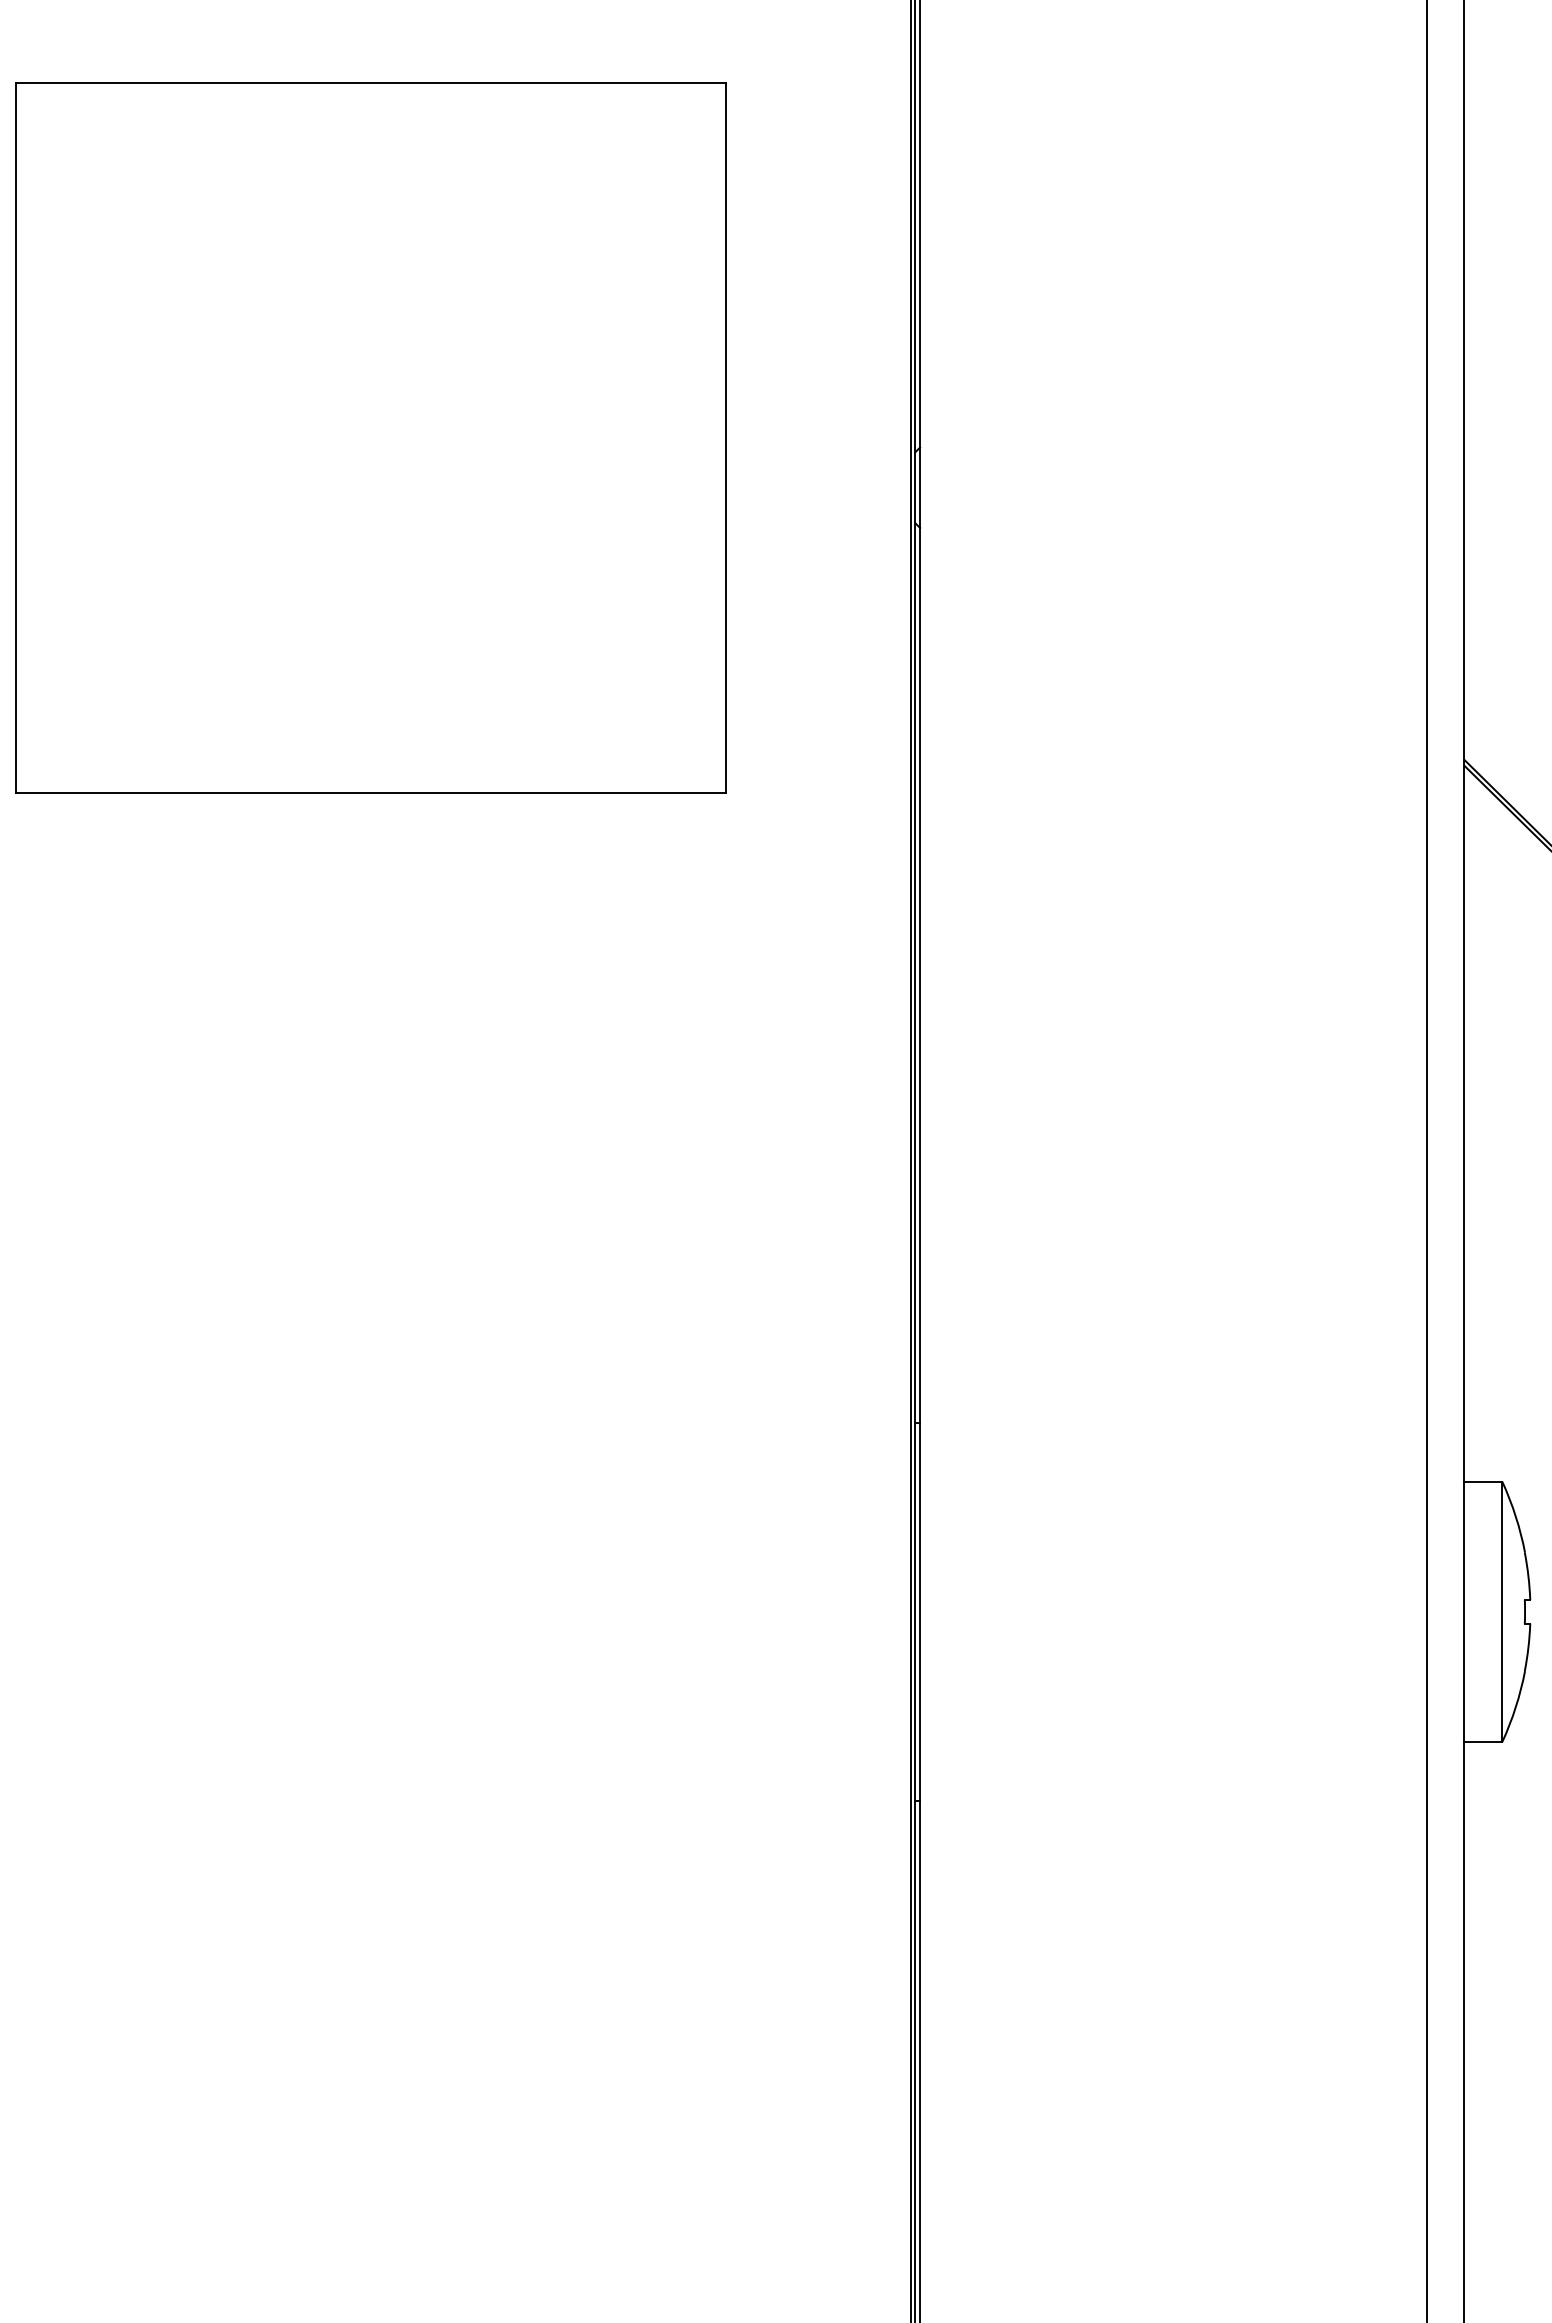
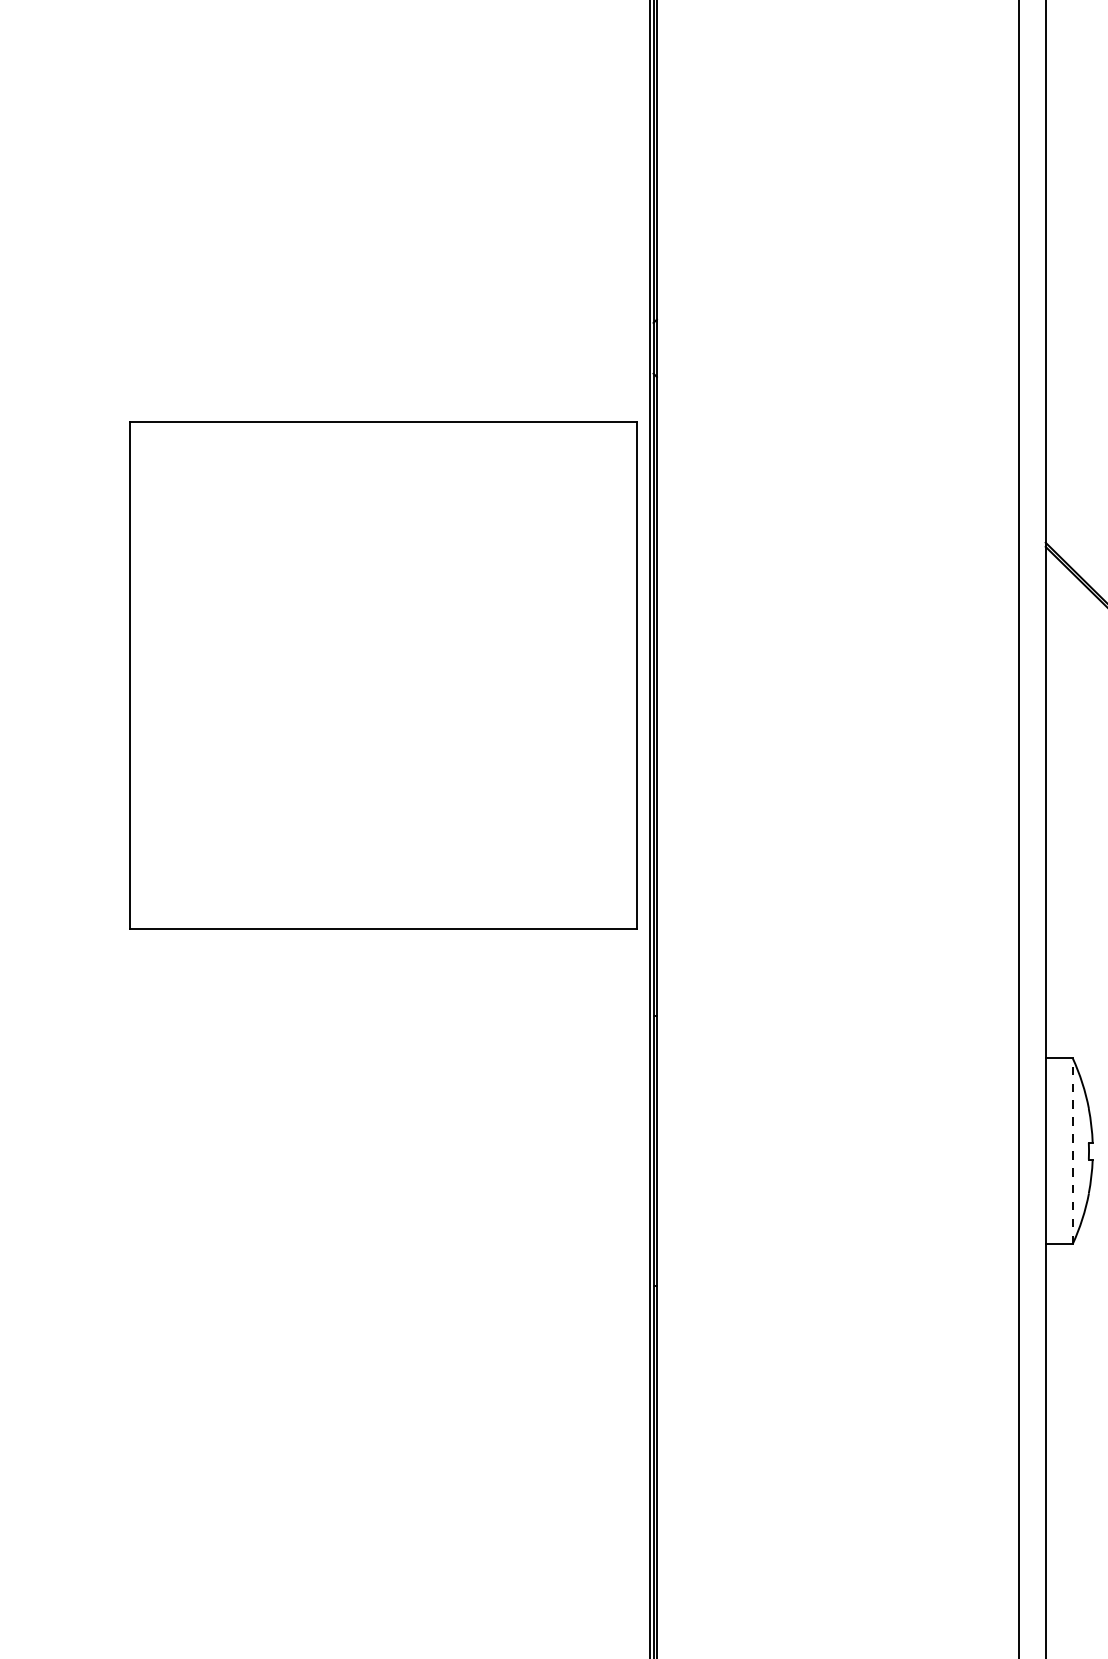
part: (370, 437) -> (382, 675), moved
line: (1502, 1611) -> (1072, 1150), solid -> dashed

